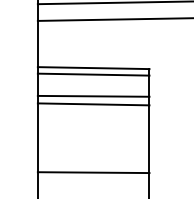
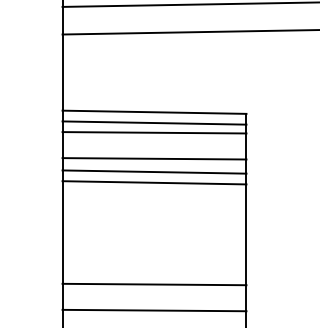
line: (93, 80) -> (154, 132), added
line: (93, 110) -> (154, 182), added
line: (93, 188) -> (154, 310), added

